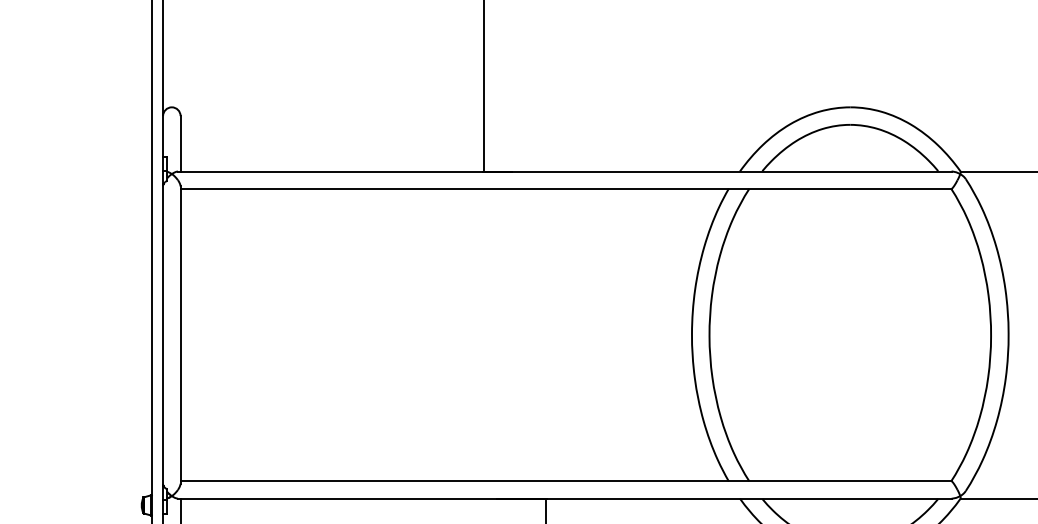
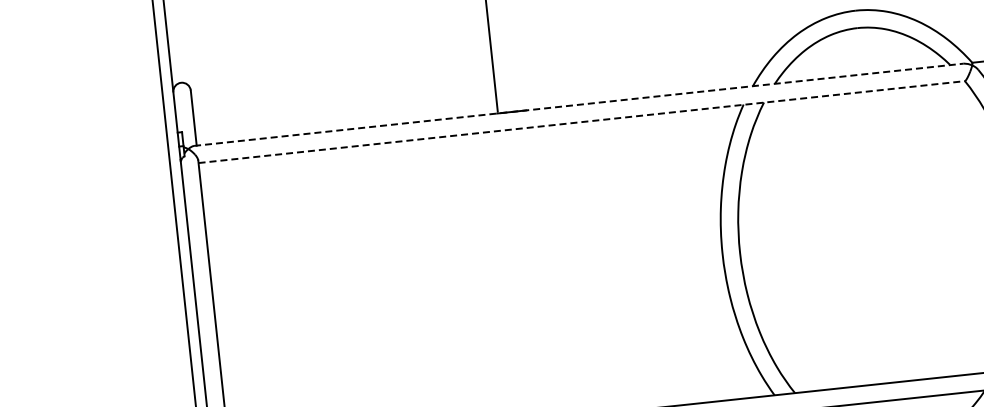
line: (564, 171) -> (578, 104), solid -> dashed
line: (566, 189) -> (582, 122), solid -> dashed

